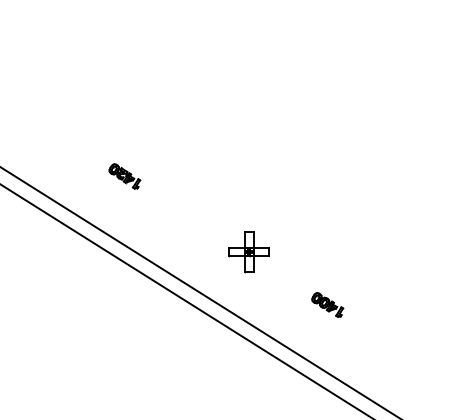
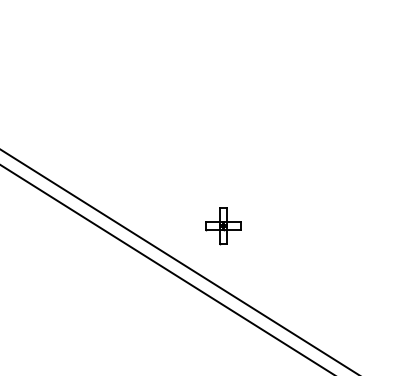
part: (124, 175) -> (111, 157), removed
part: (327, 304) -> (293, 272), removed

